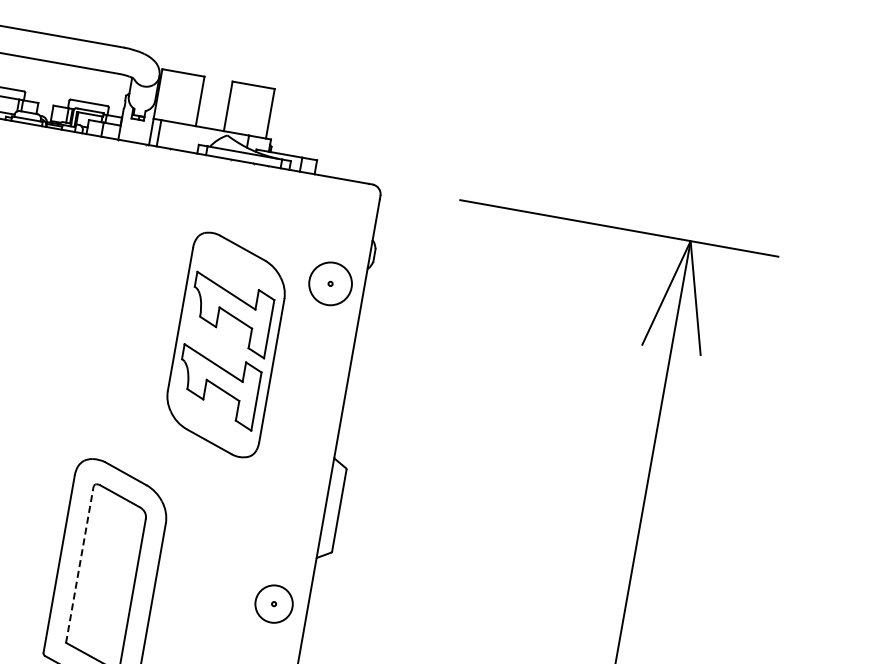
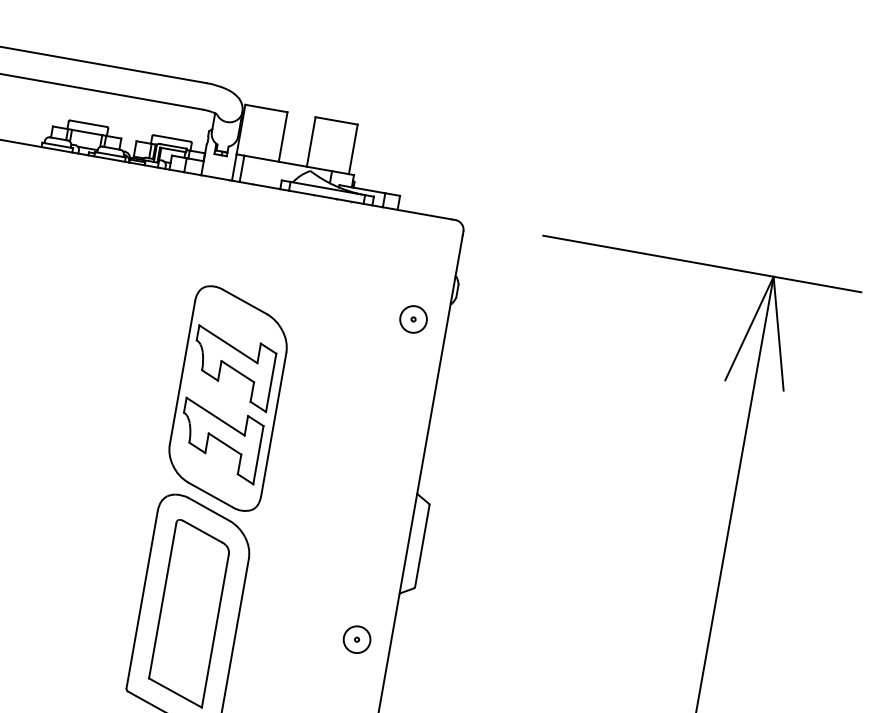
circle: (330, 283) -> (413, 319), size x0.62
part: (225, 344) -> (227, 398), moved
line: (79, 565) -> (162, 601), dashed -> solid
circle: (273, 603) -> (356, 639), size x0.71

